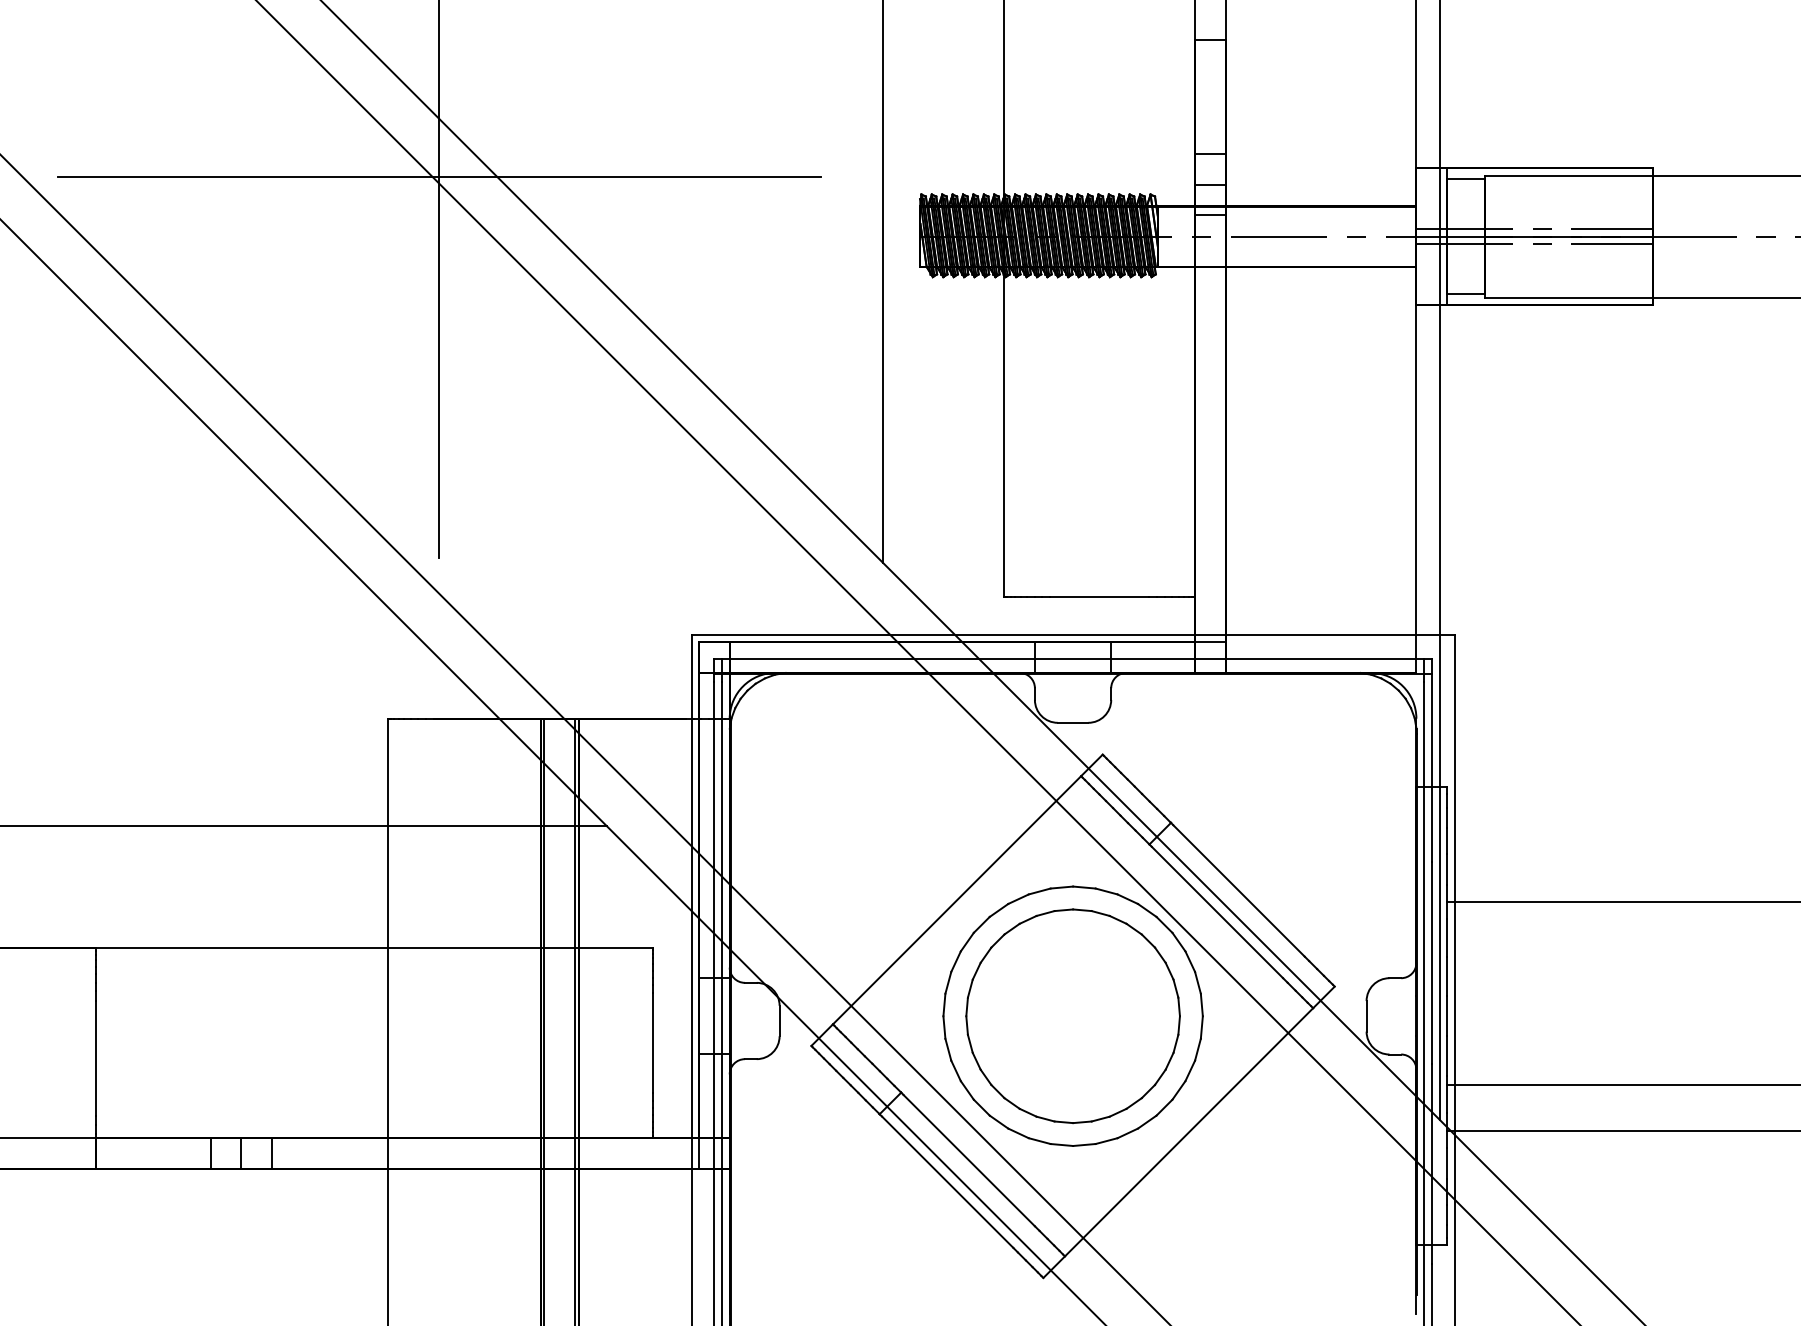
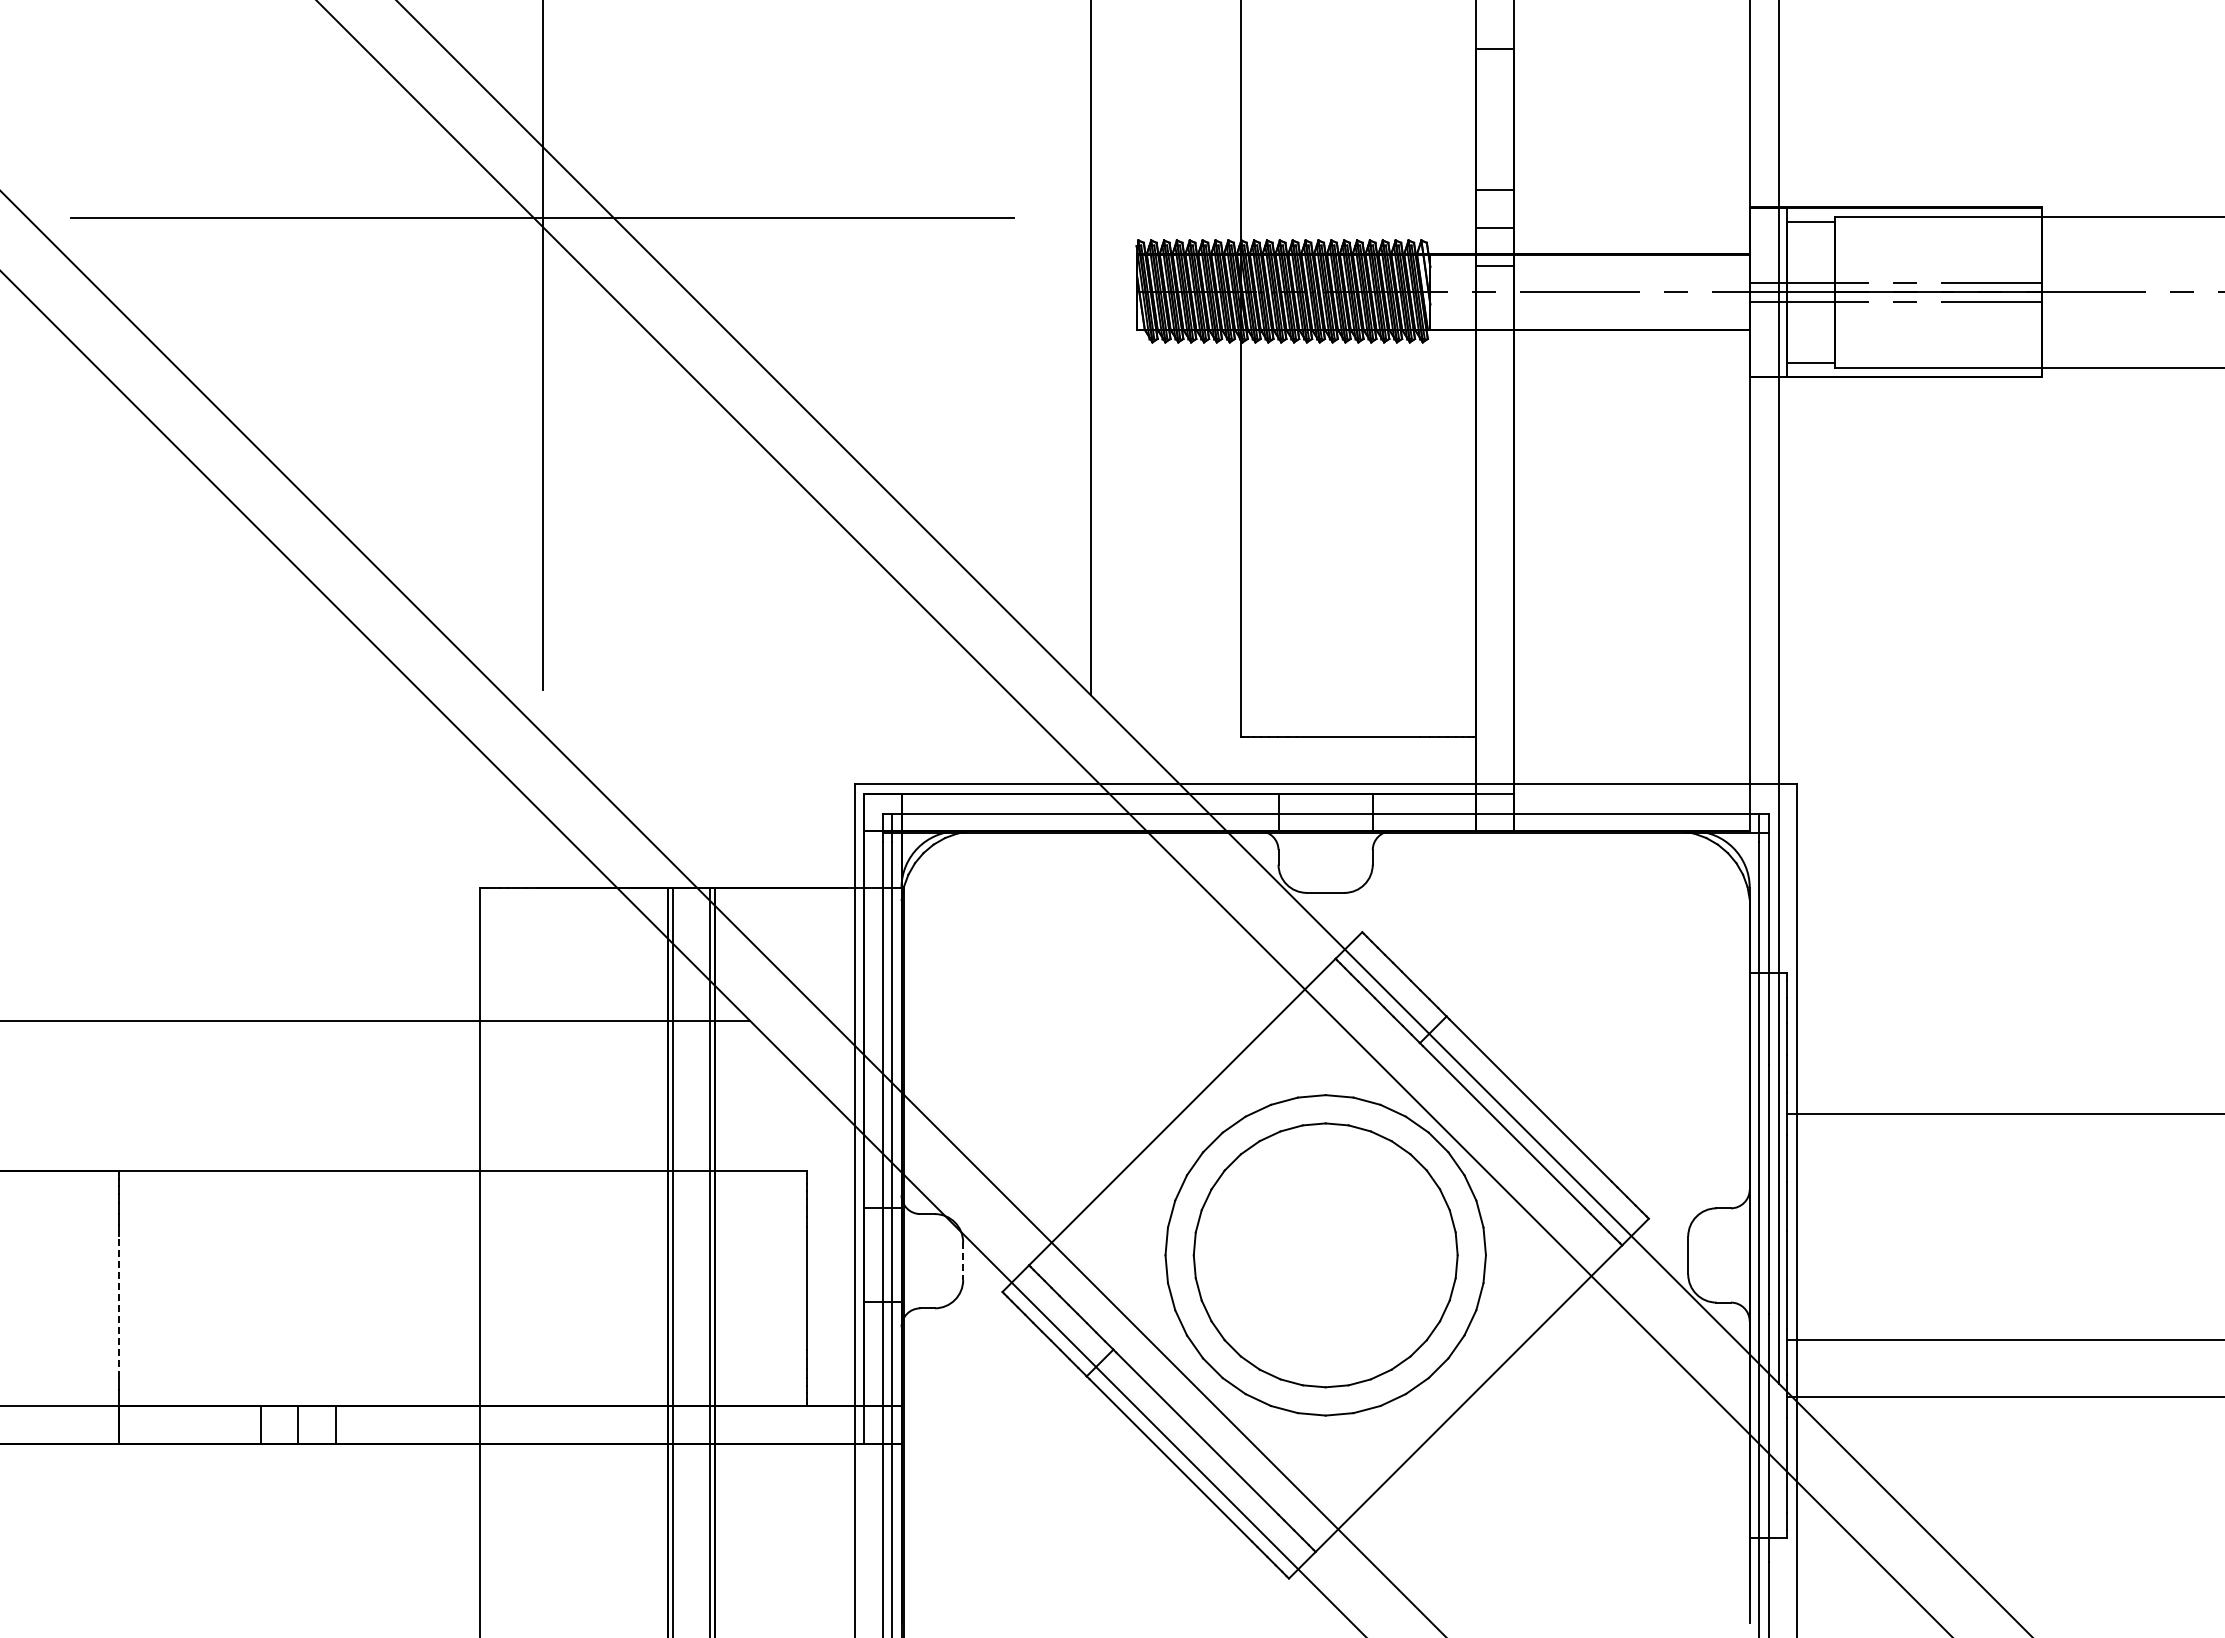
line: (779, 1021) -> (963, 1261), solid -> dashed
line: (96, 1057) -> (119, 1306), solid -> dashed

